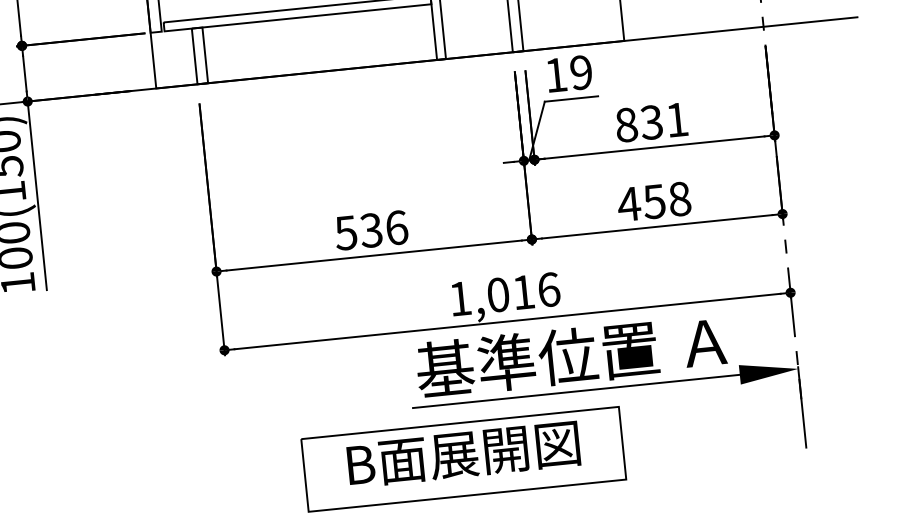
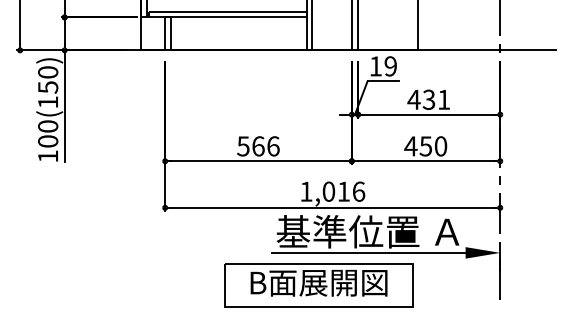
text: (625, 124) -> (413, 99), 831 -> 431
text: (679, 199) -> (440, 146), 458 -> 450
text: (371, 230) -> (258, 146), 536 -> 566
part: (463, 458) -> (318, 285), moved

